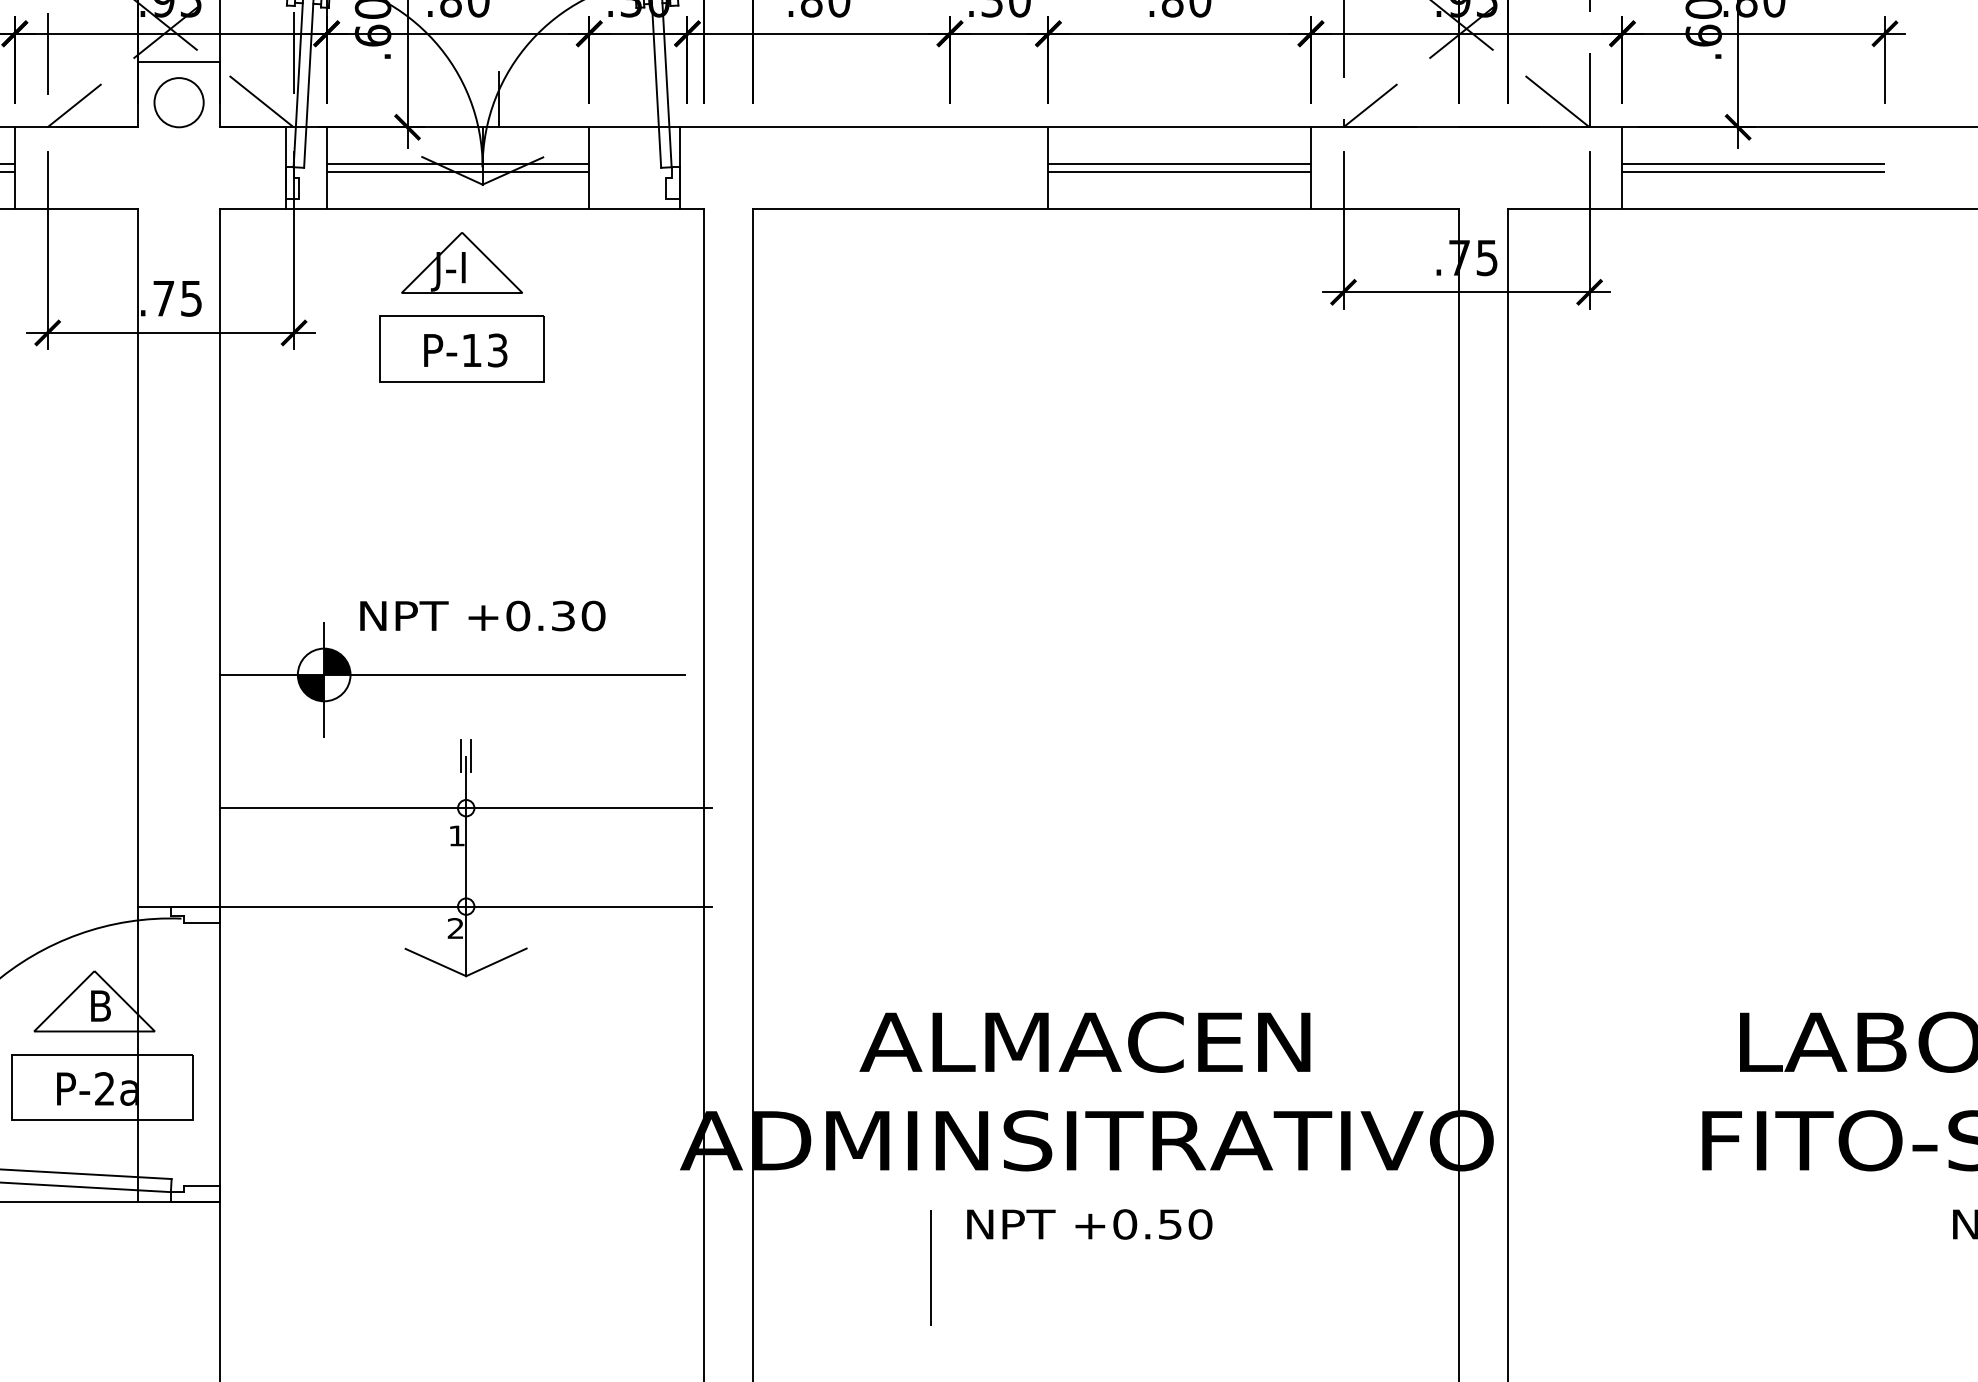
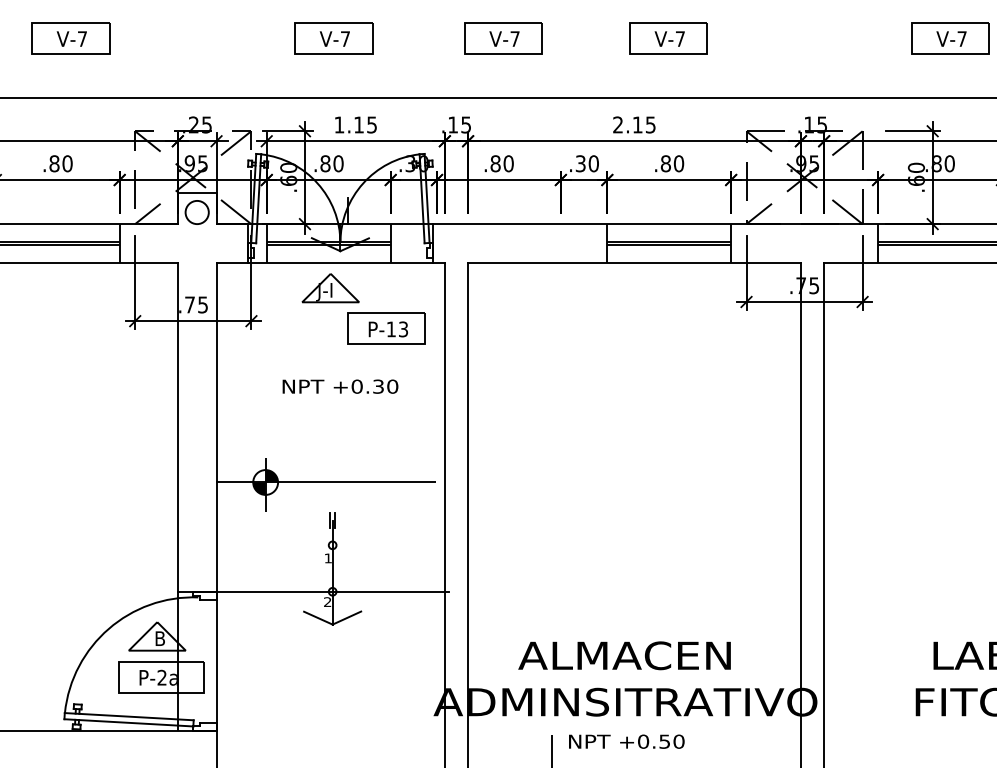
part: (461, 348) -> (386, 328), moved
text: (482, 615) -> (340, 386), moved
line: (465, 808) -> (332, 545), removed

